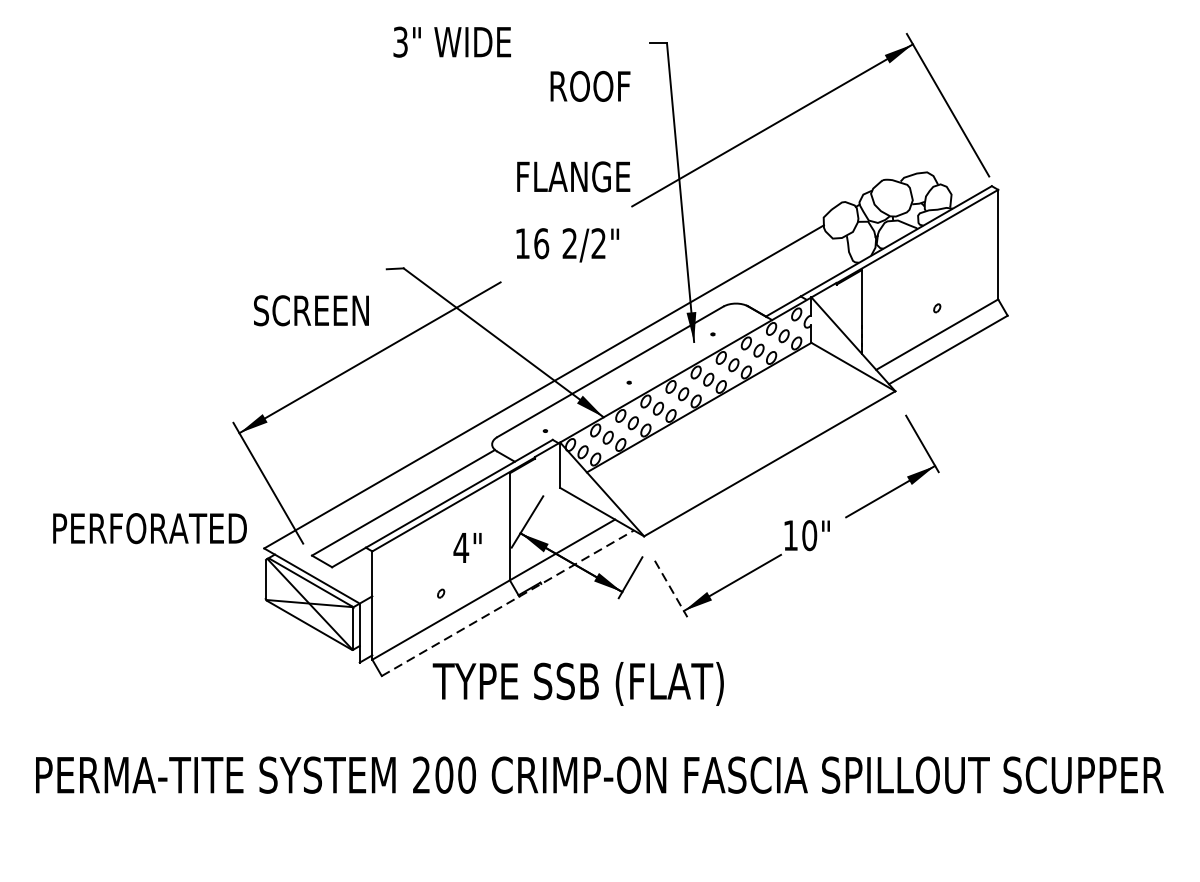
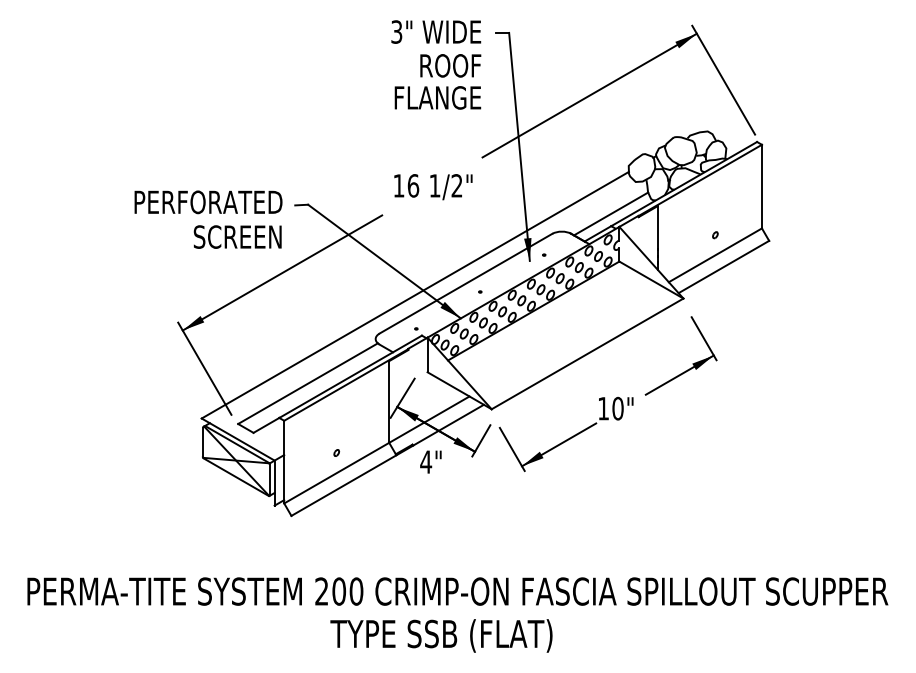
text: (452, 41) -> (436, 31), moved
text: (573, 176) -> (437, 97), moved
text: (569, 243) -> (434, 185), 2/2" -> 1/2"
line: (801, 279) -> (611, 213), added
text: (149, 528) -> (208, 202), moved
text: (467, 547) -> (430, 461), moved
line: (671, 589) -> (512, 449), dashed -> solid
line: (508, 603) -> (388, 460), dashed -> solid
text: (578, 683) -> (441, 635), moved

